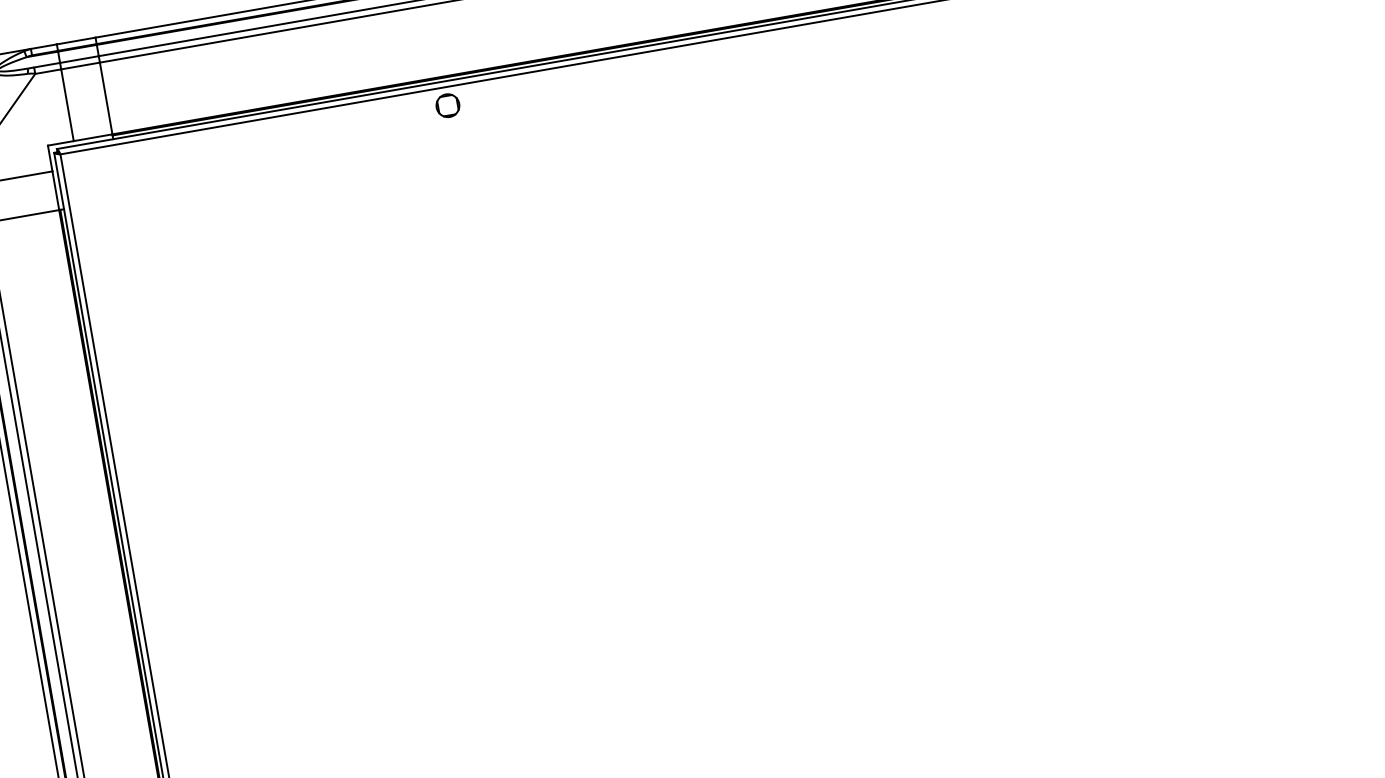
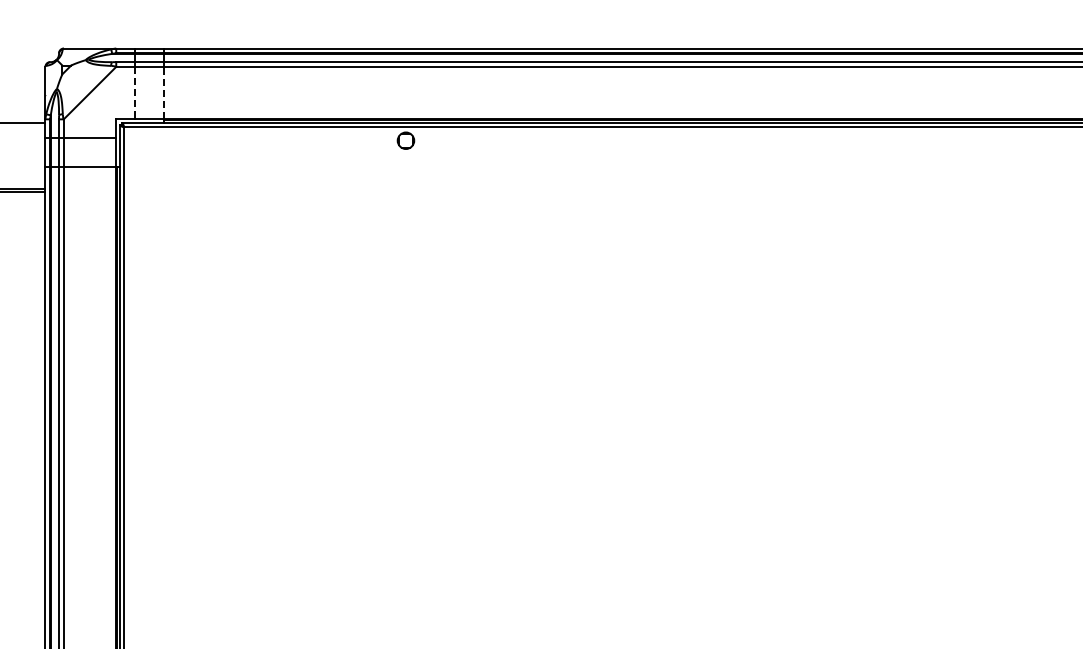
line: (105, 97) -> (163, 92), solid -> dashed
line: (67, 105) -> (135, 93), solid -> dashed

